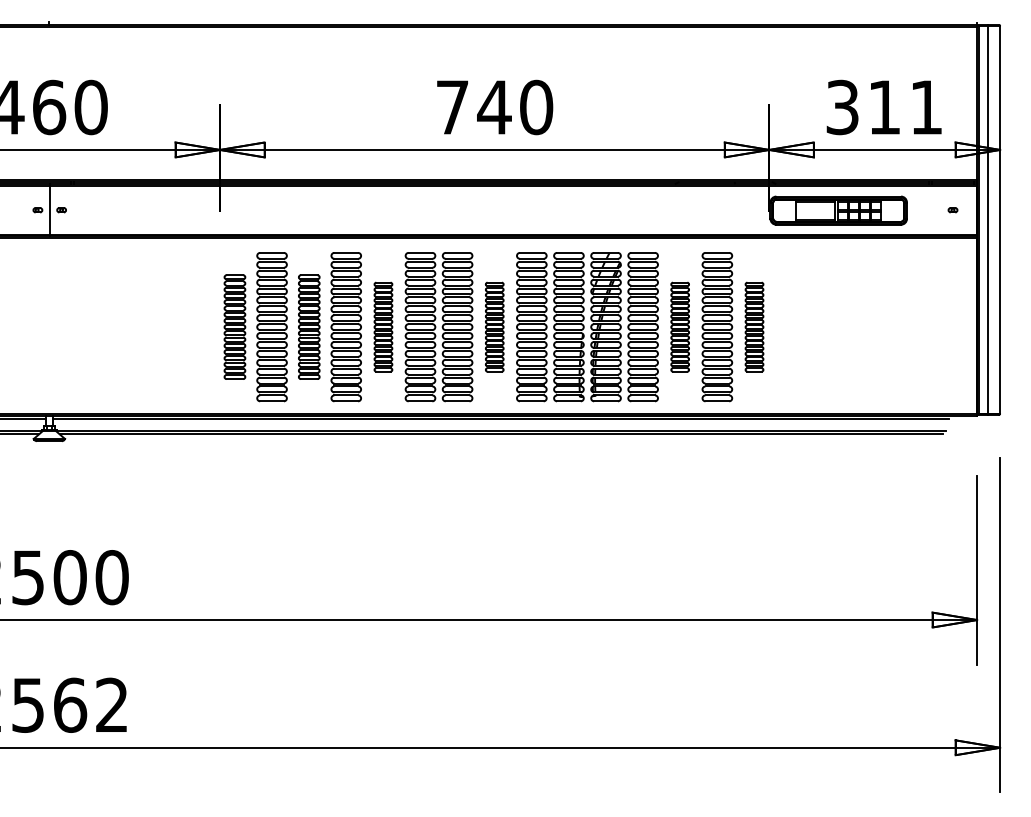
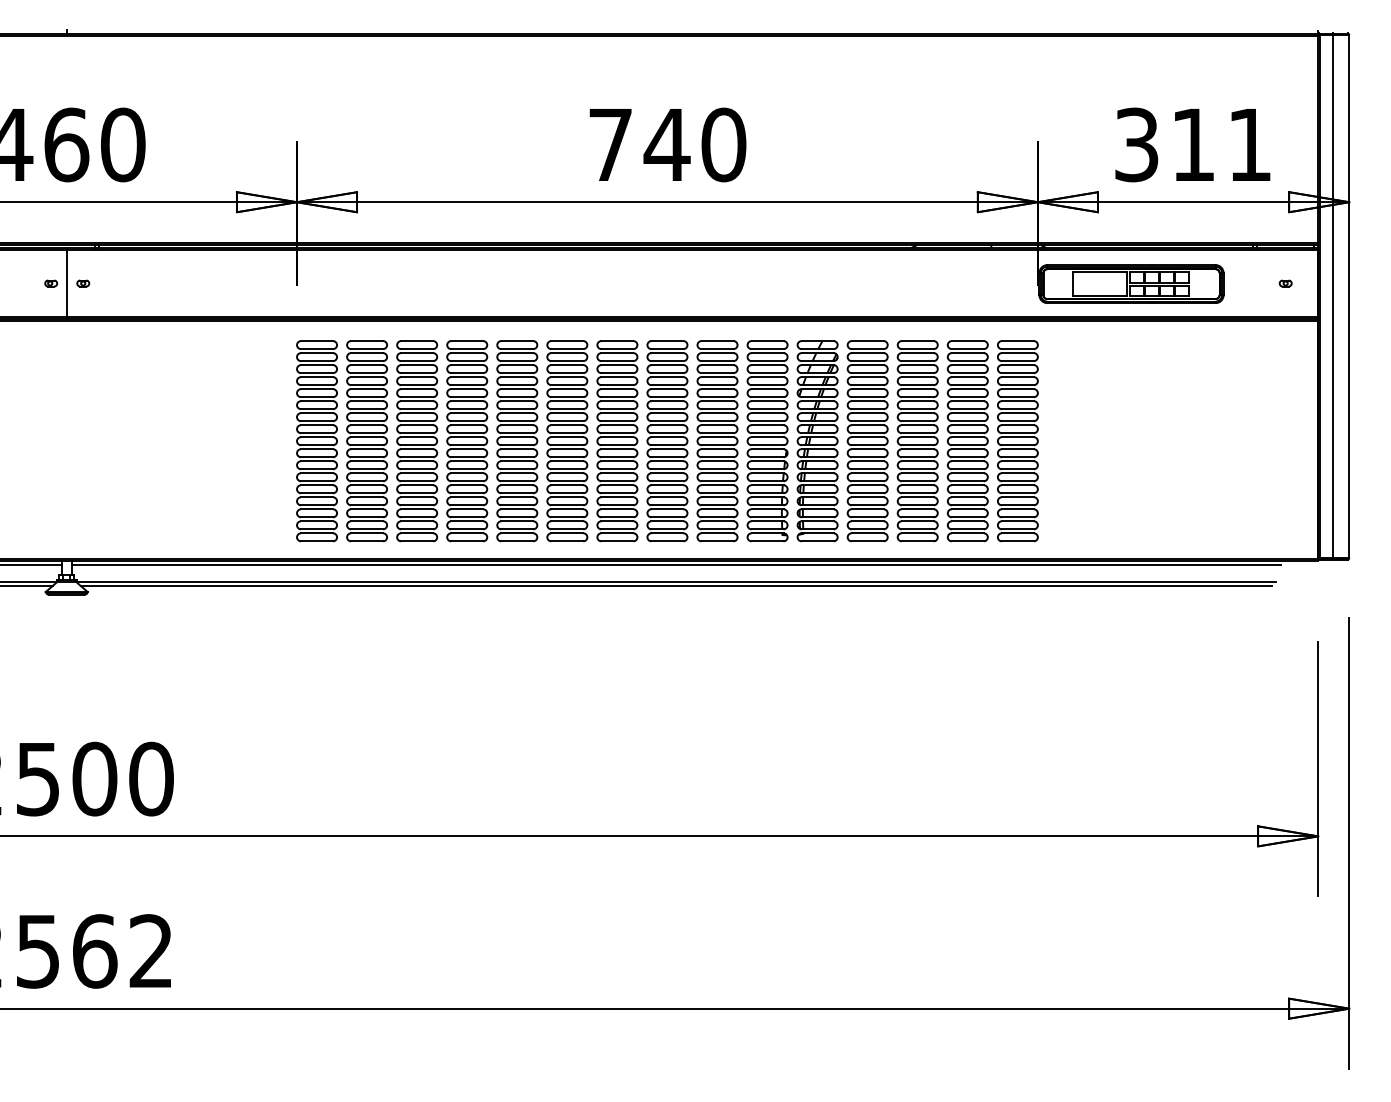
part: (234, 327) -> (316, 441), size x1.43
part: (309, 327) -> (417, 441), size x1.43
part: (383, 327) -> (517, 441), size x1.67
part: (494, 327) -> (667, 441), size x1.67
part: (680, 327) -> (917, 441), size x1.67
part: (754, 327) -> (1017, 441), size x1.67

